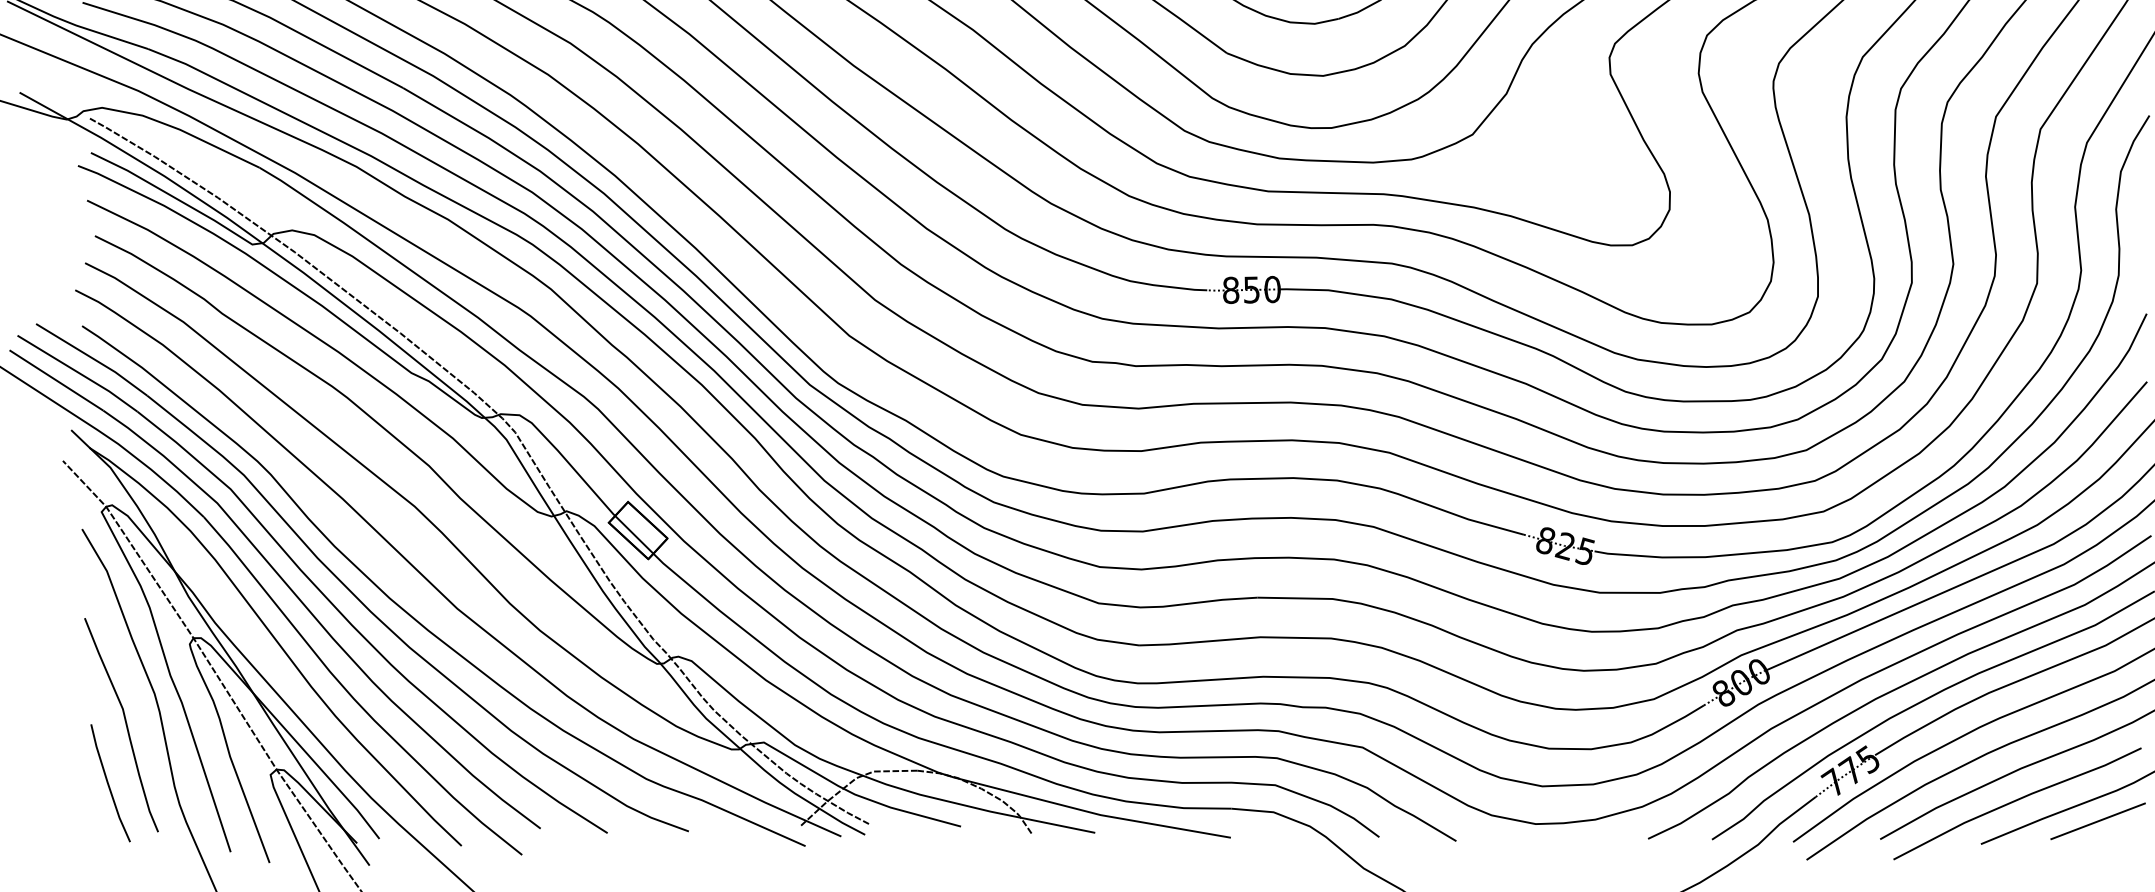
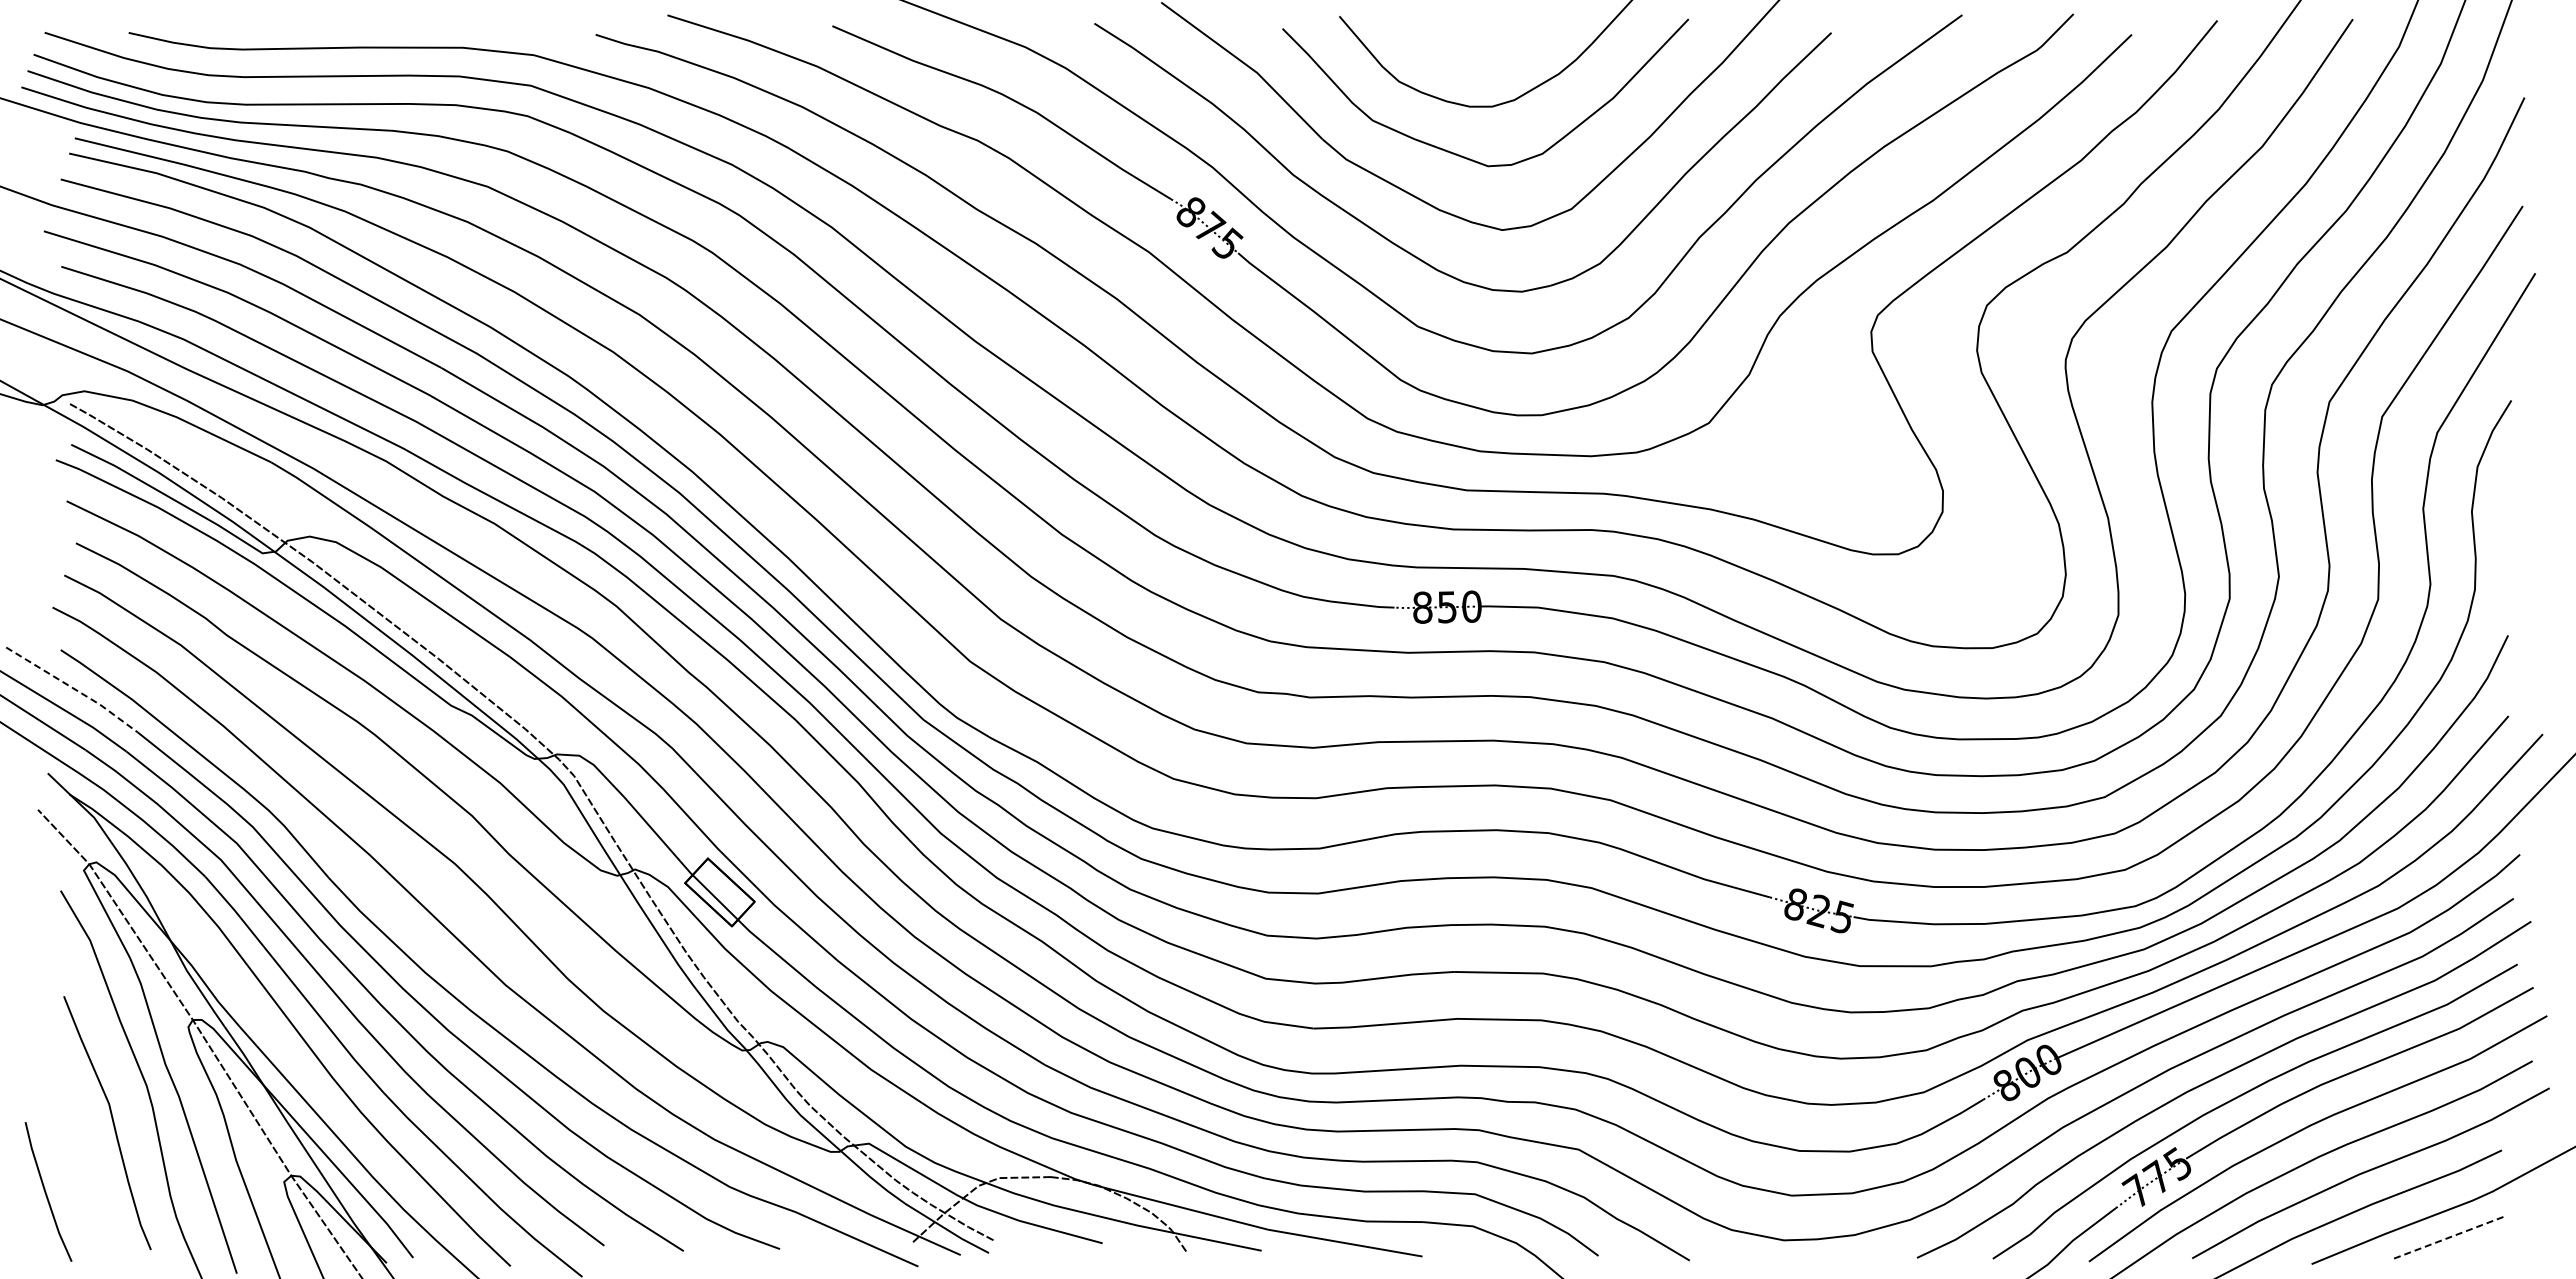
line: (92, 358) -> (73, 688), solid -> dashed
line: (108, 782) -> (46, 1191), moved
line: (2098, 820) -> (2451, 1236), solid -> dashed

